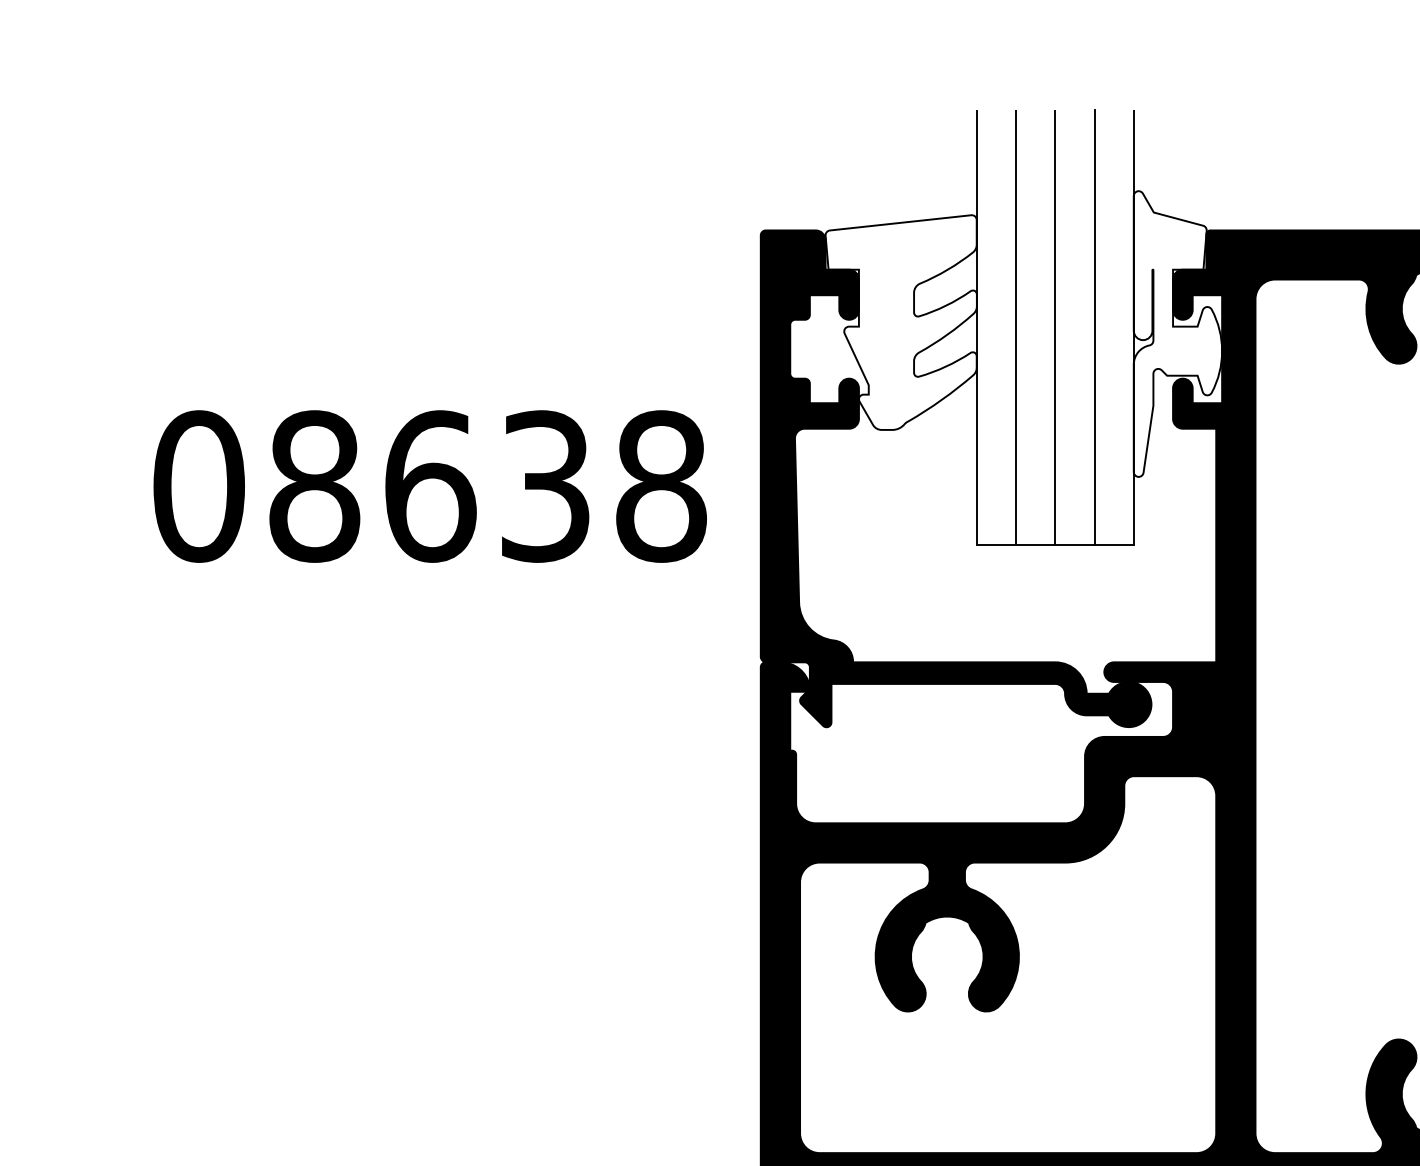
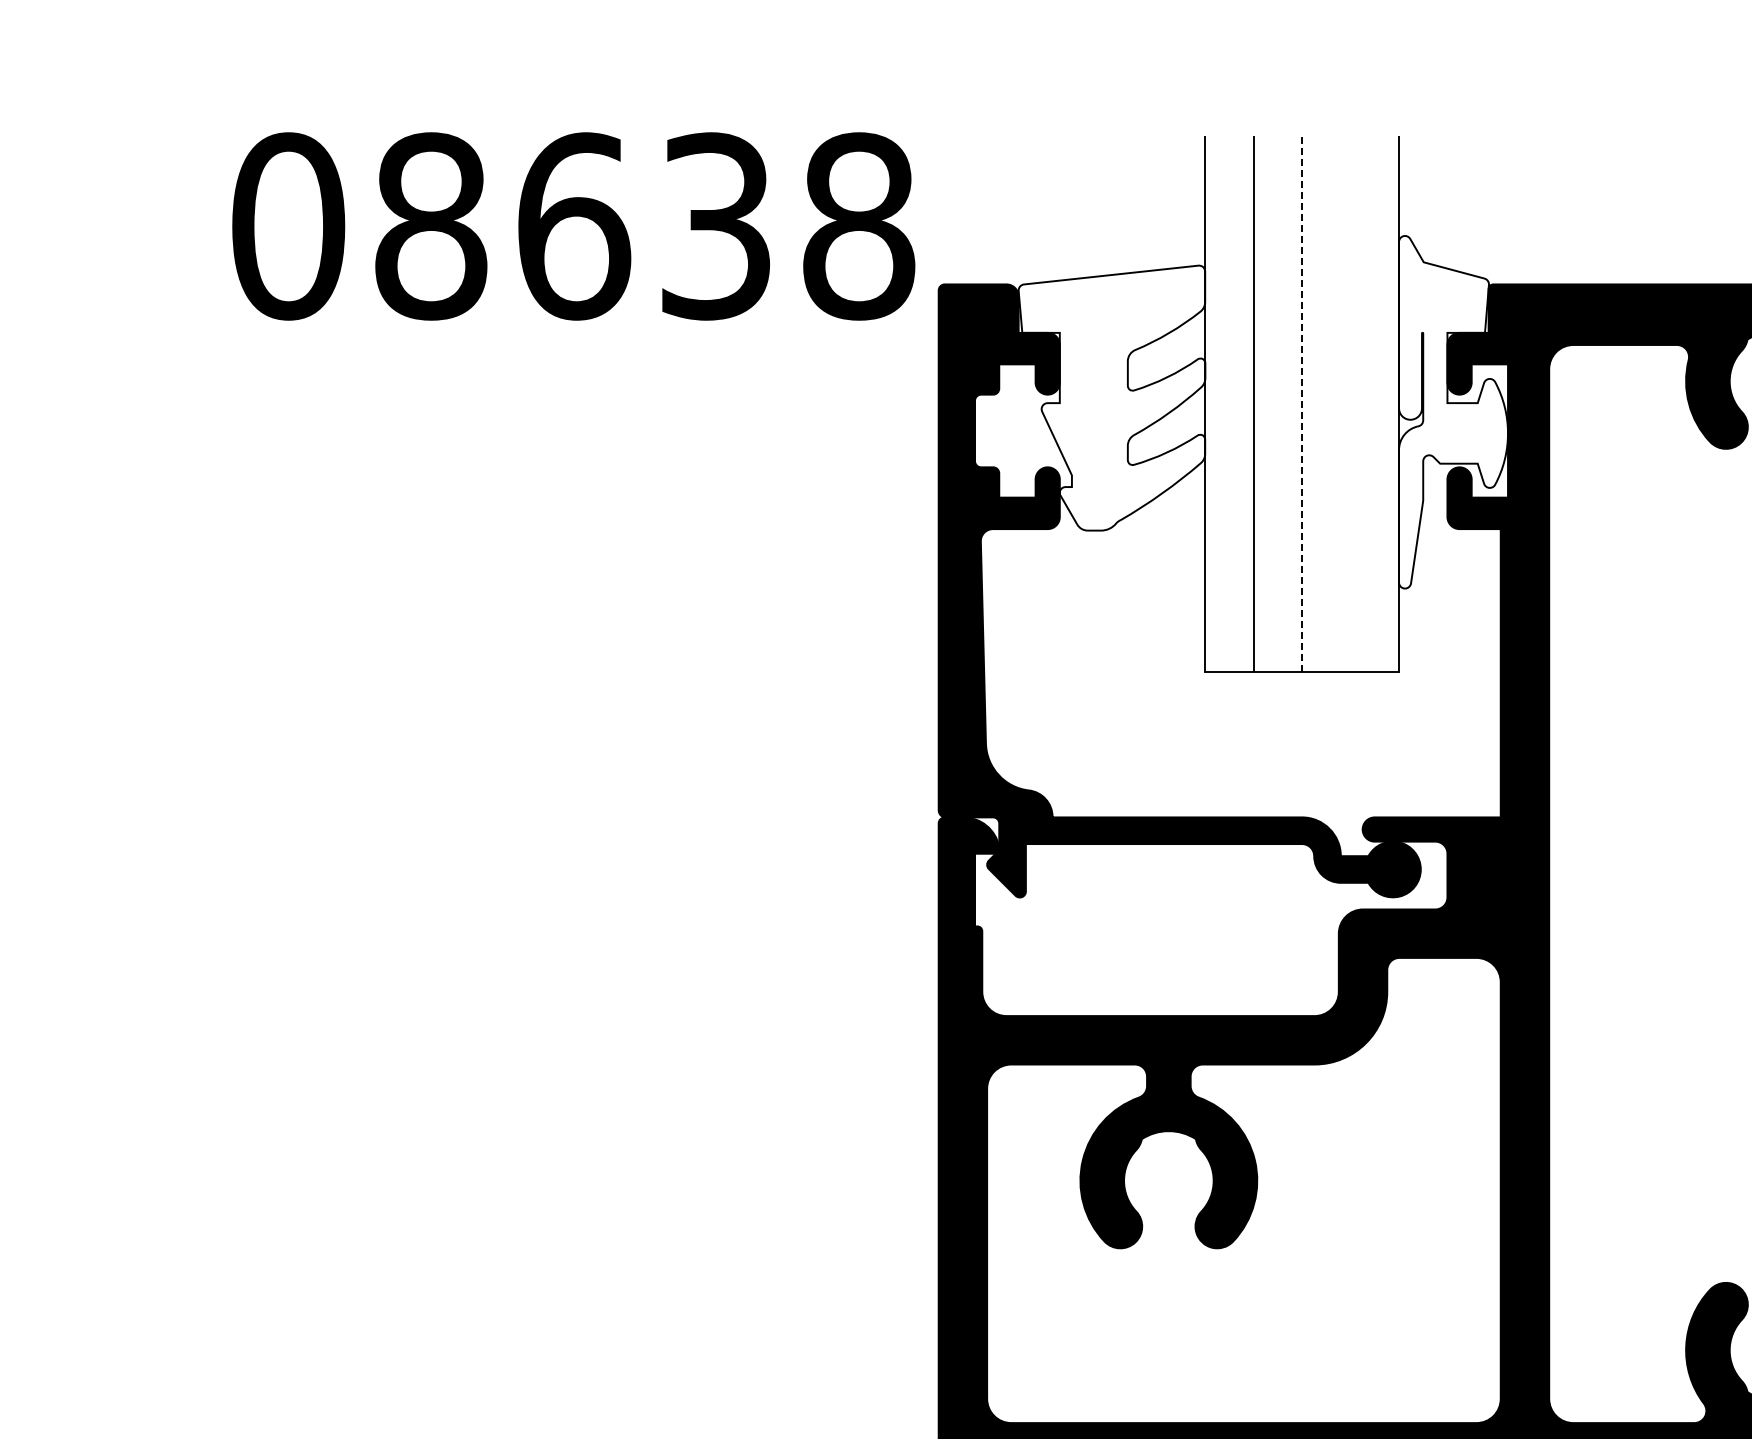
line: (1055, 326) -> (1302, 403), solid -> dashed
line: (1094, 326) -> (1350, 403), removed
text: (430, 486) -> (573, 226), moved

